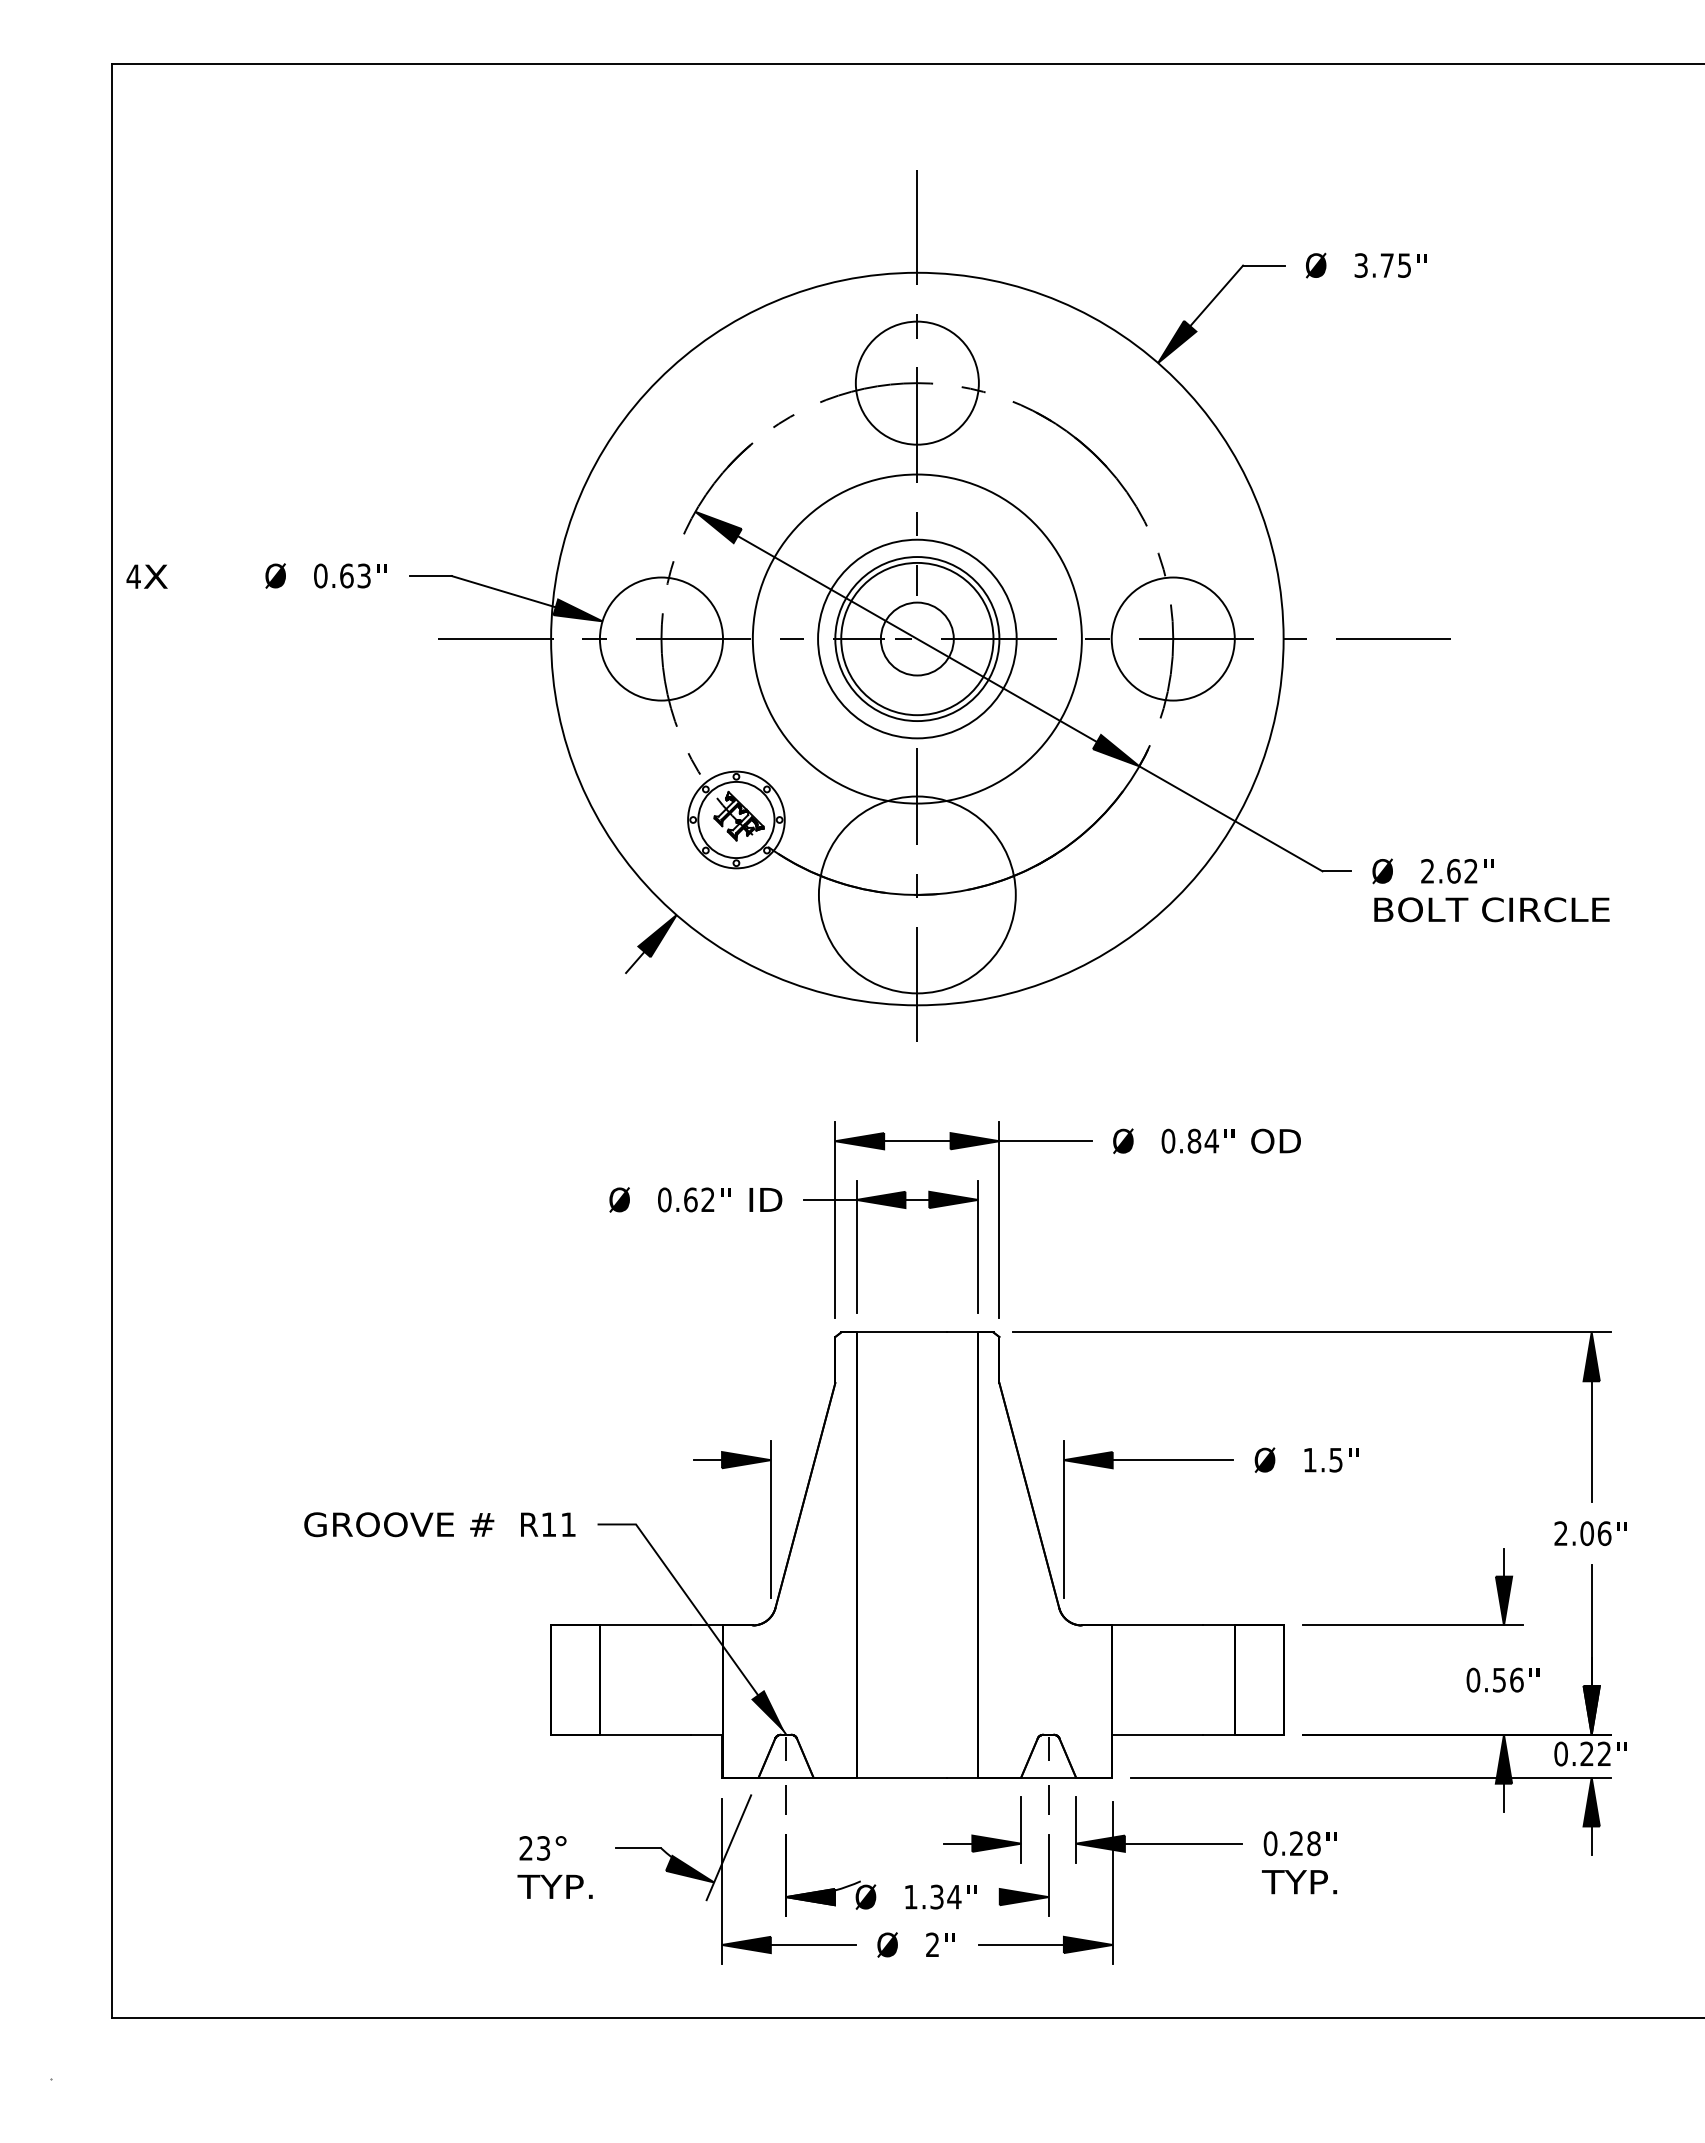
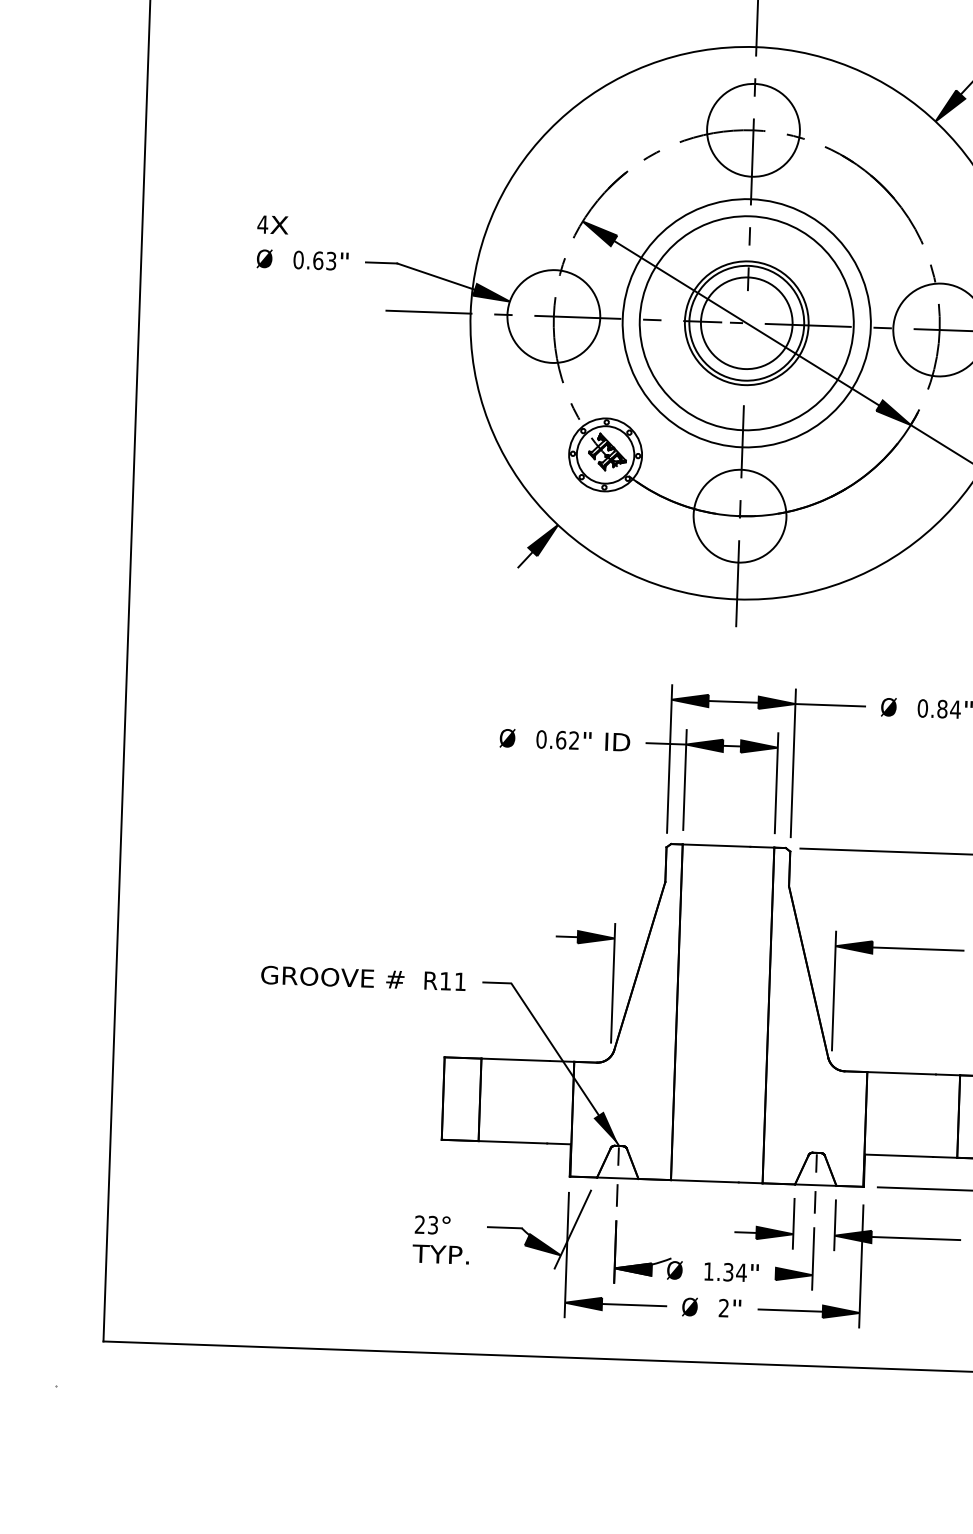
text: (146, 576) -> (272, 224), moved
circle: (917, 638) -> (746, 322), size x1.43
circle: (917, 638) -> (746, 322), size x1.67
circle: (916, 894) -> (739, 515), size x0.62

